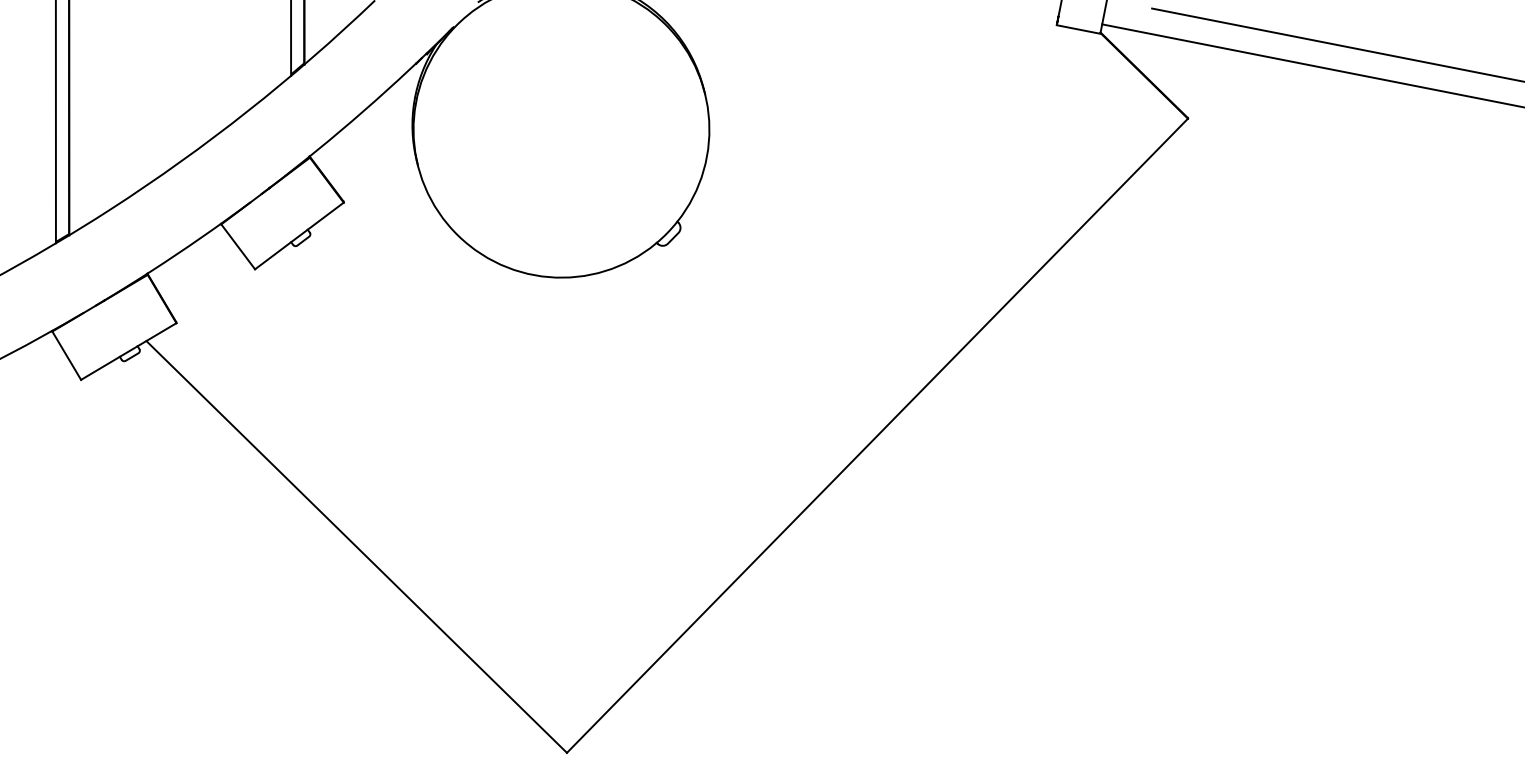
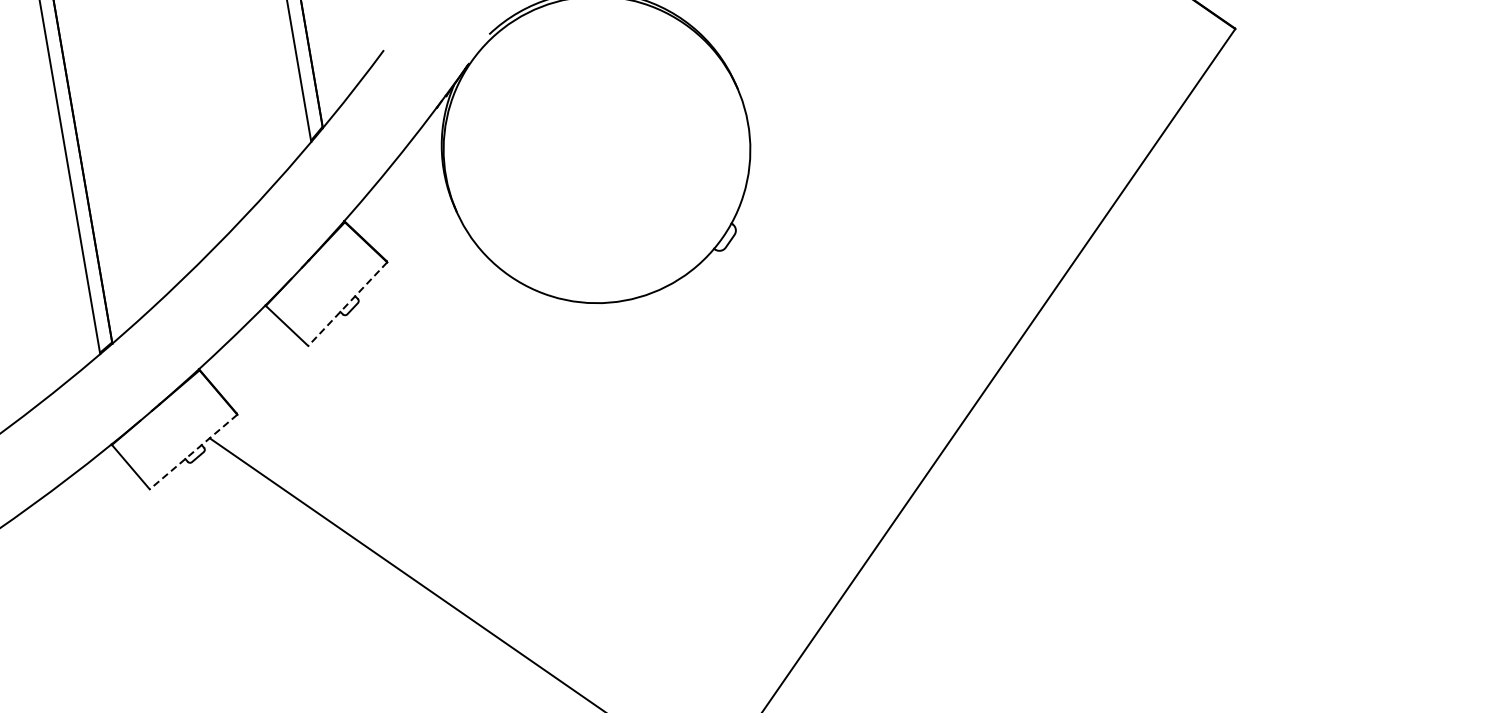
line: (299, 236) -> (347, 304), solid -> dashed
line: (128, 351) -> (193, 452), solid -> dashed

